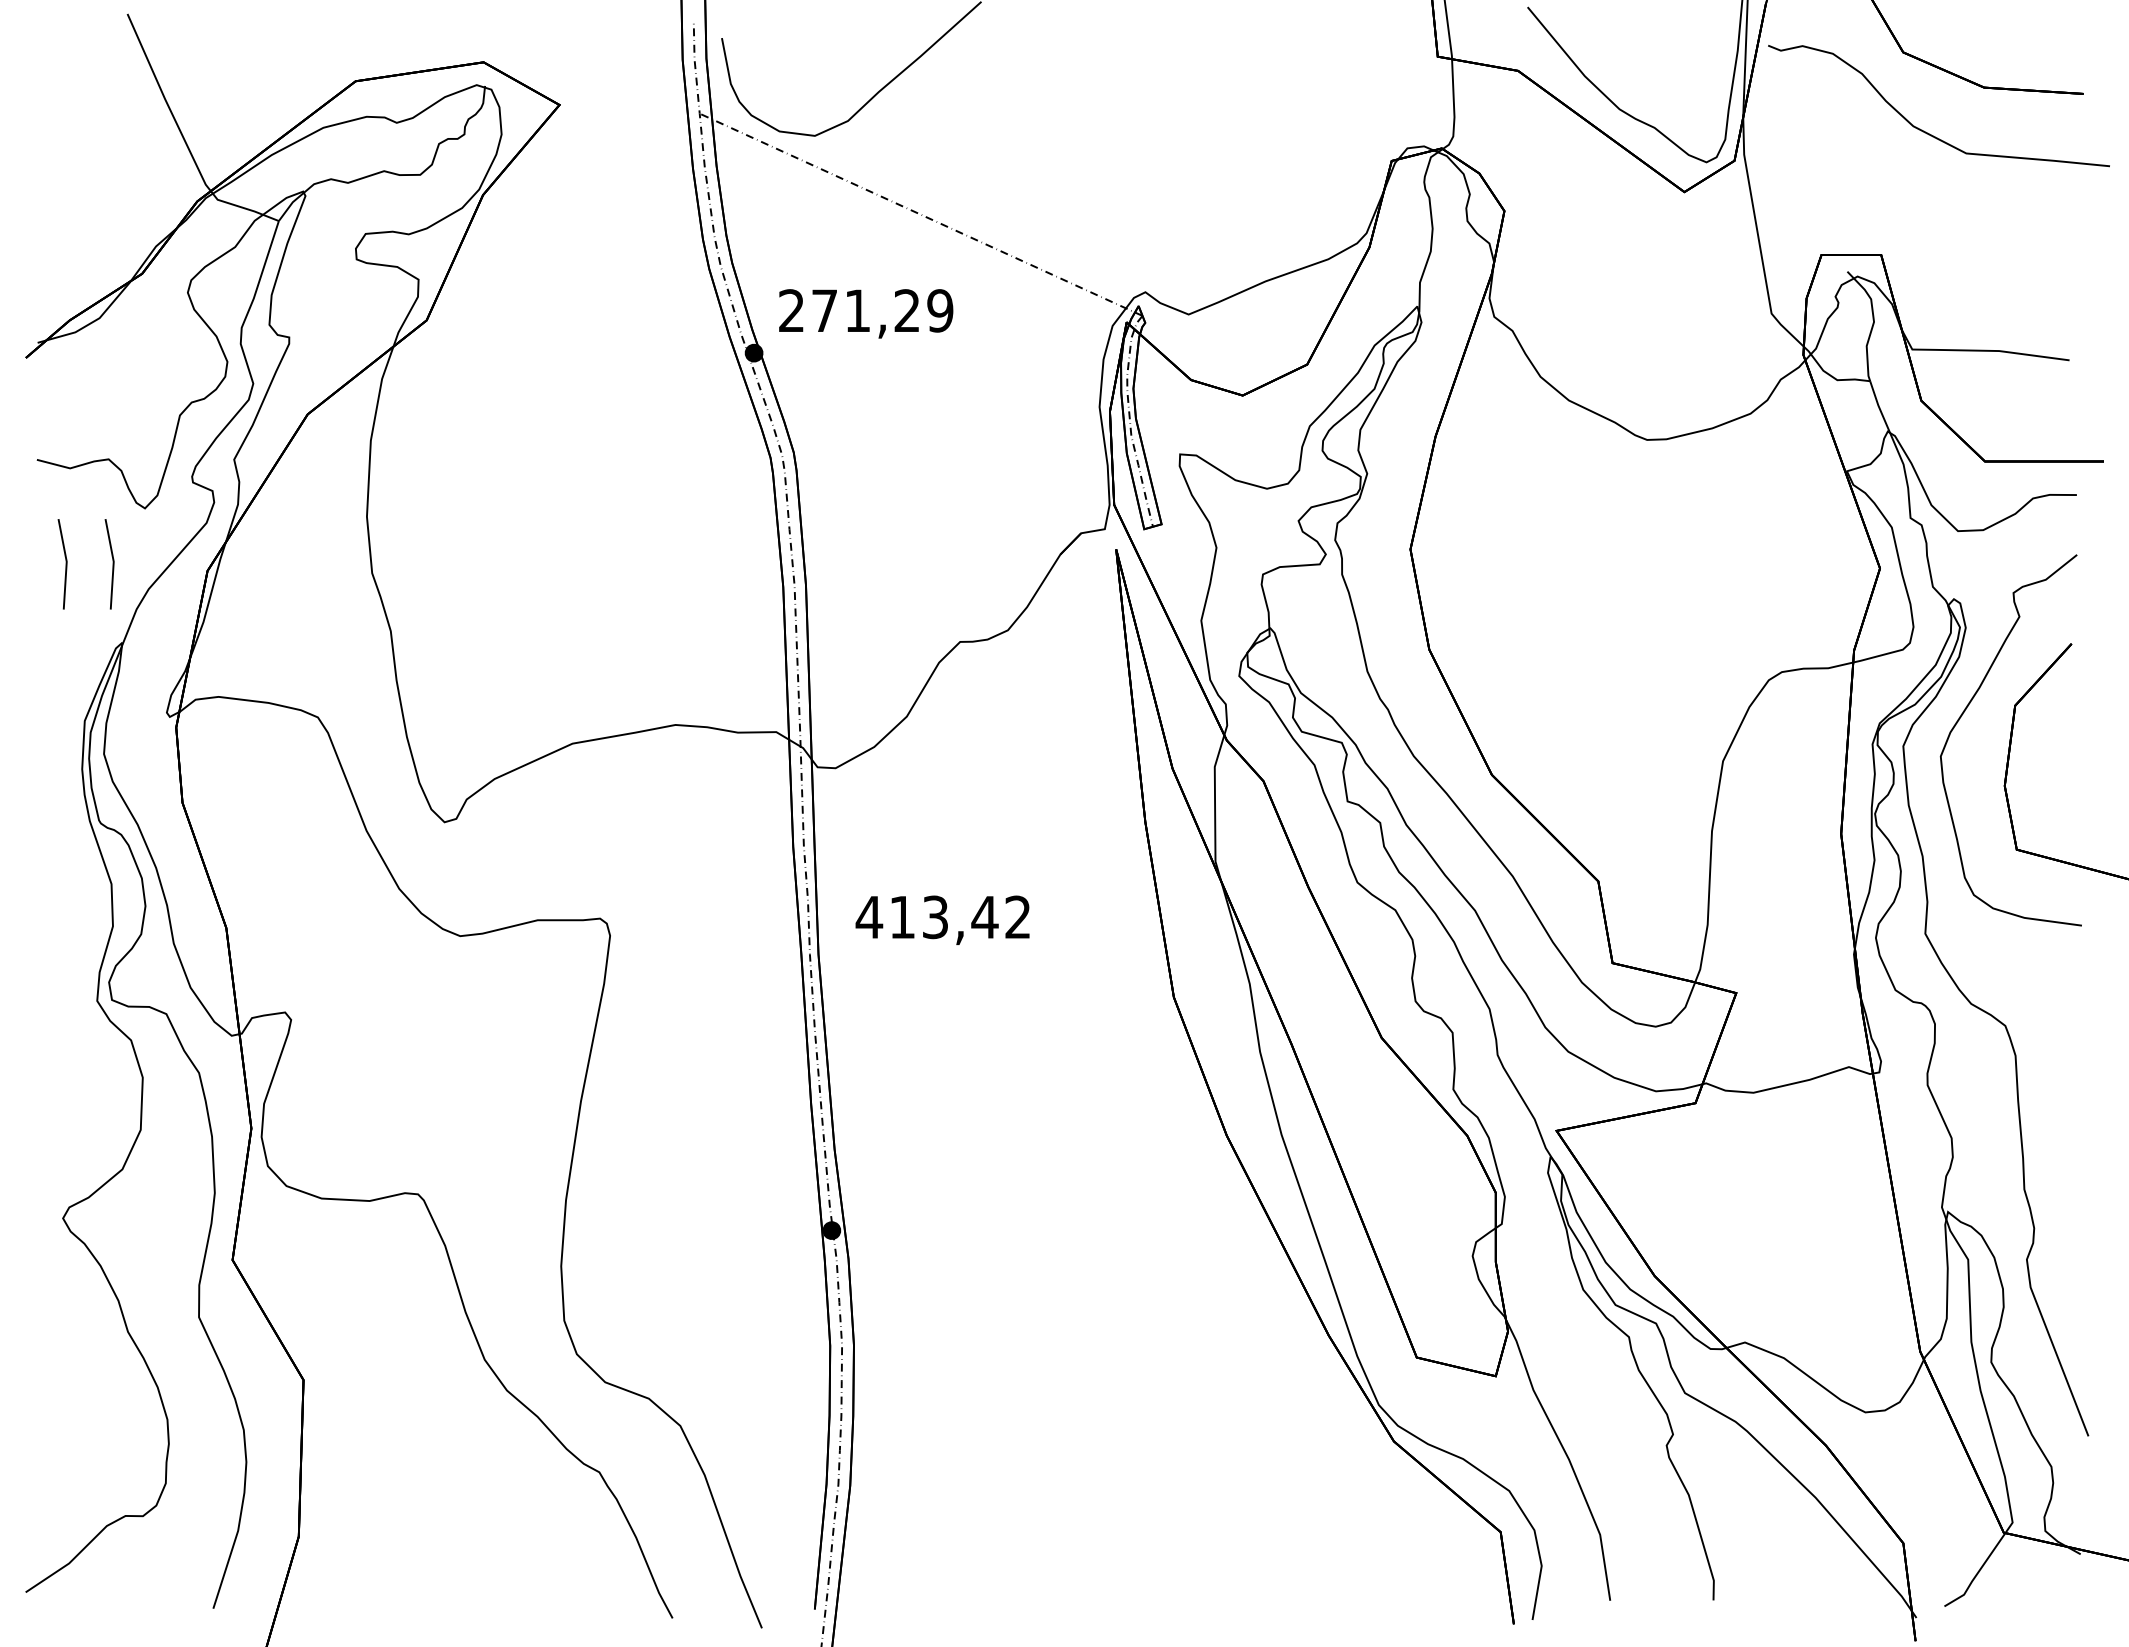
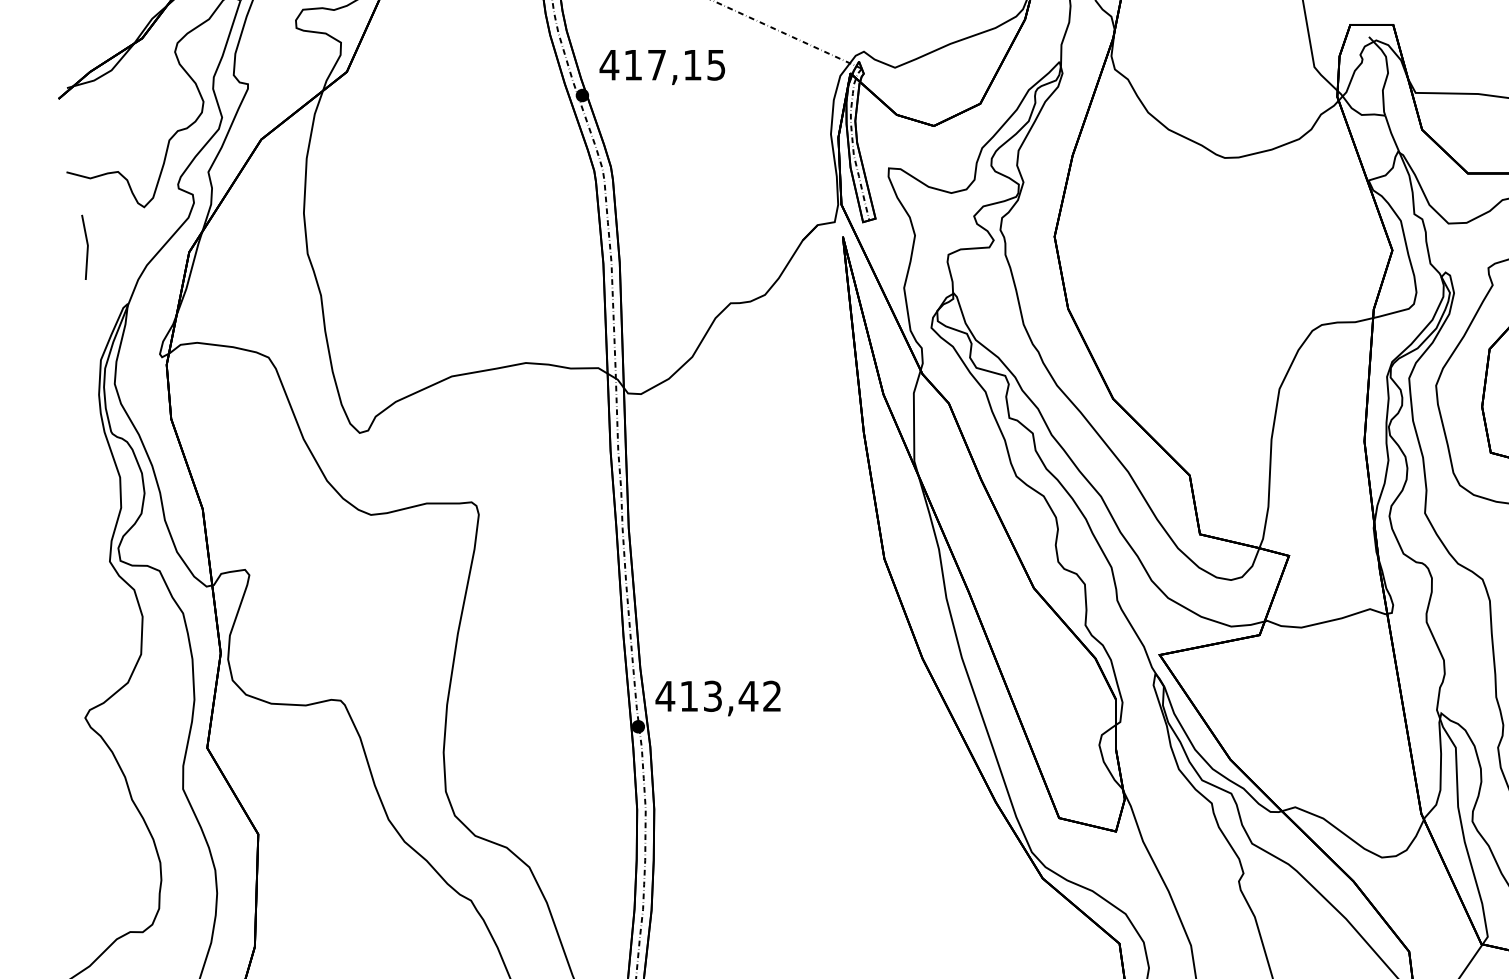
text: (865, 310) -> (662, 64), 271,29 -> 417,15
line: (112, 564) -> (120, 247), removed
text: (942, 919) -> (717, 697), moved

